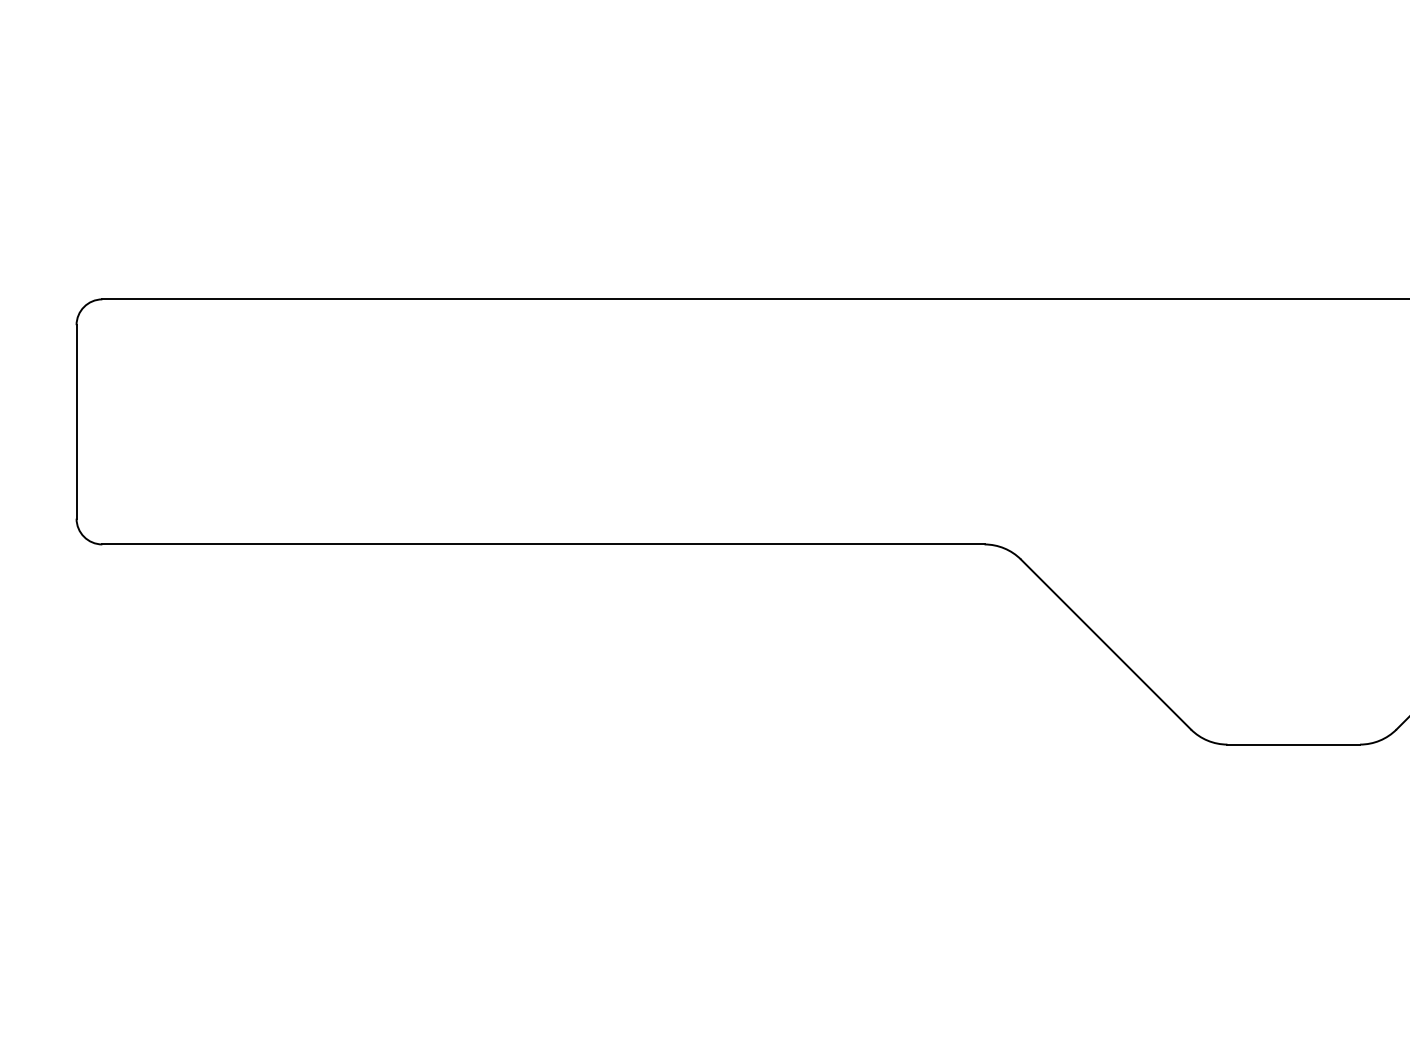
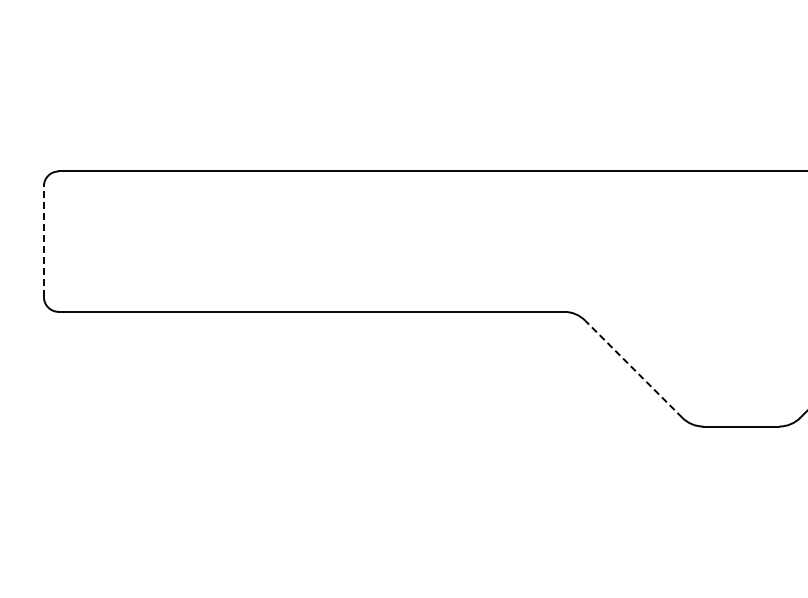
line: (75, 421) -> (43, 241), solid -> dashed
line: (1105, 645) -> (633, 369), solid -> dashed

